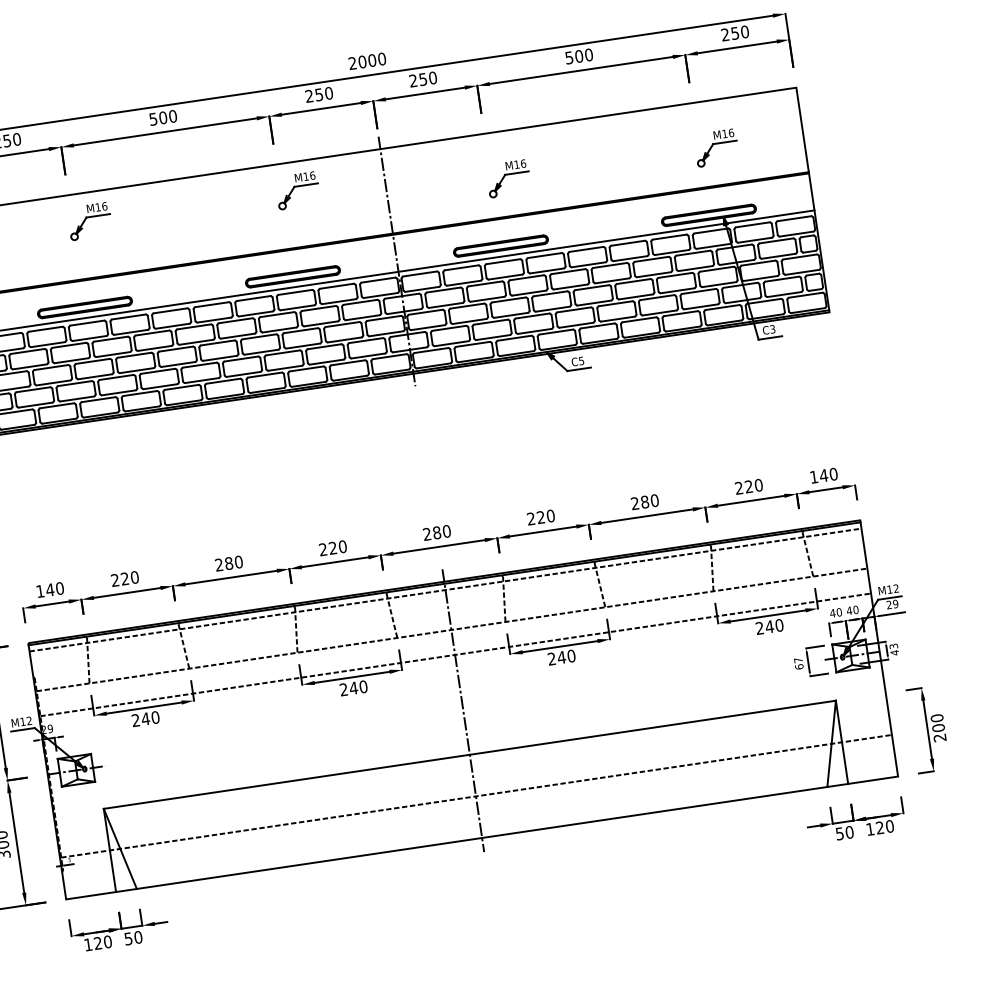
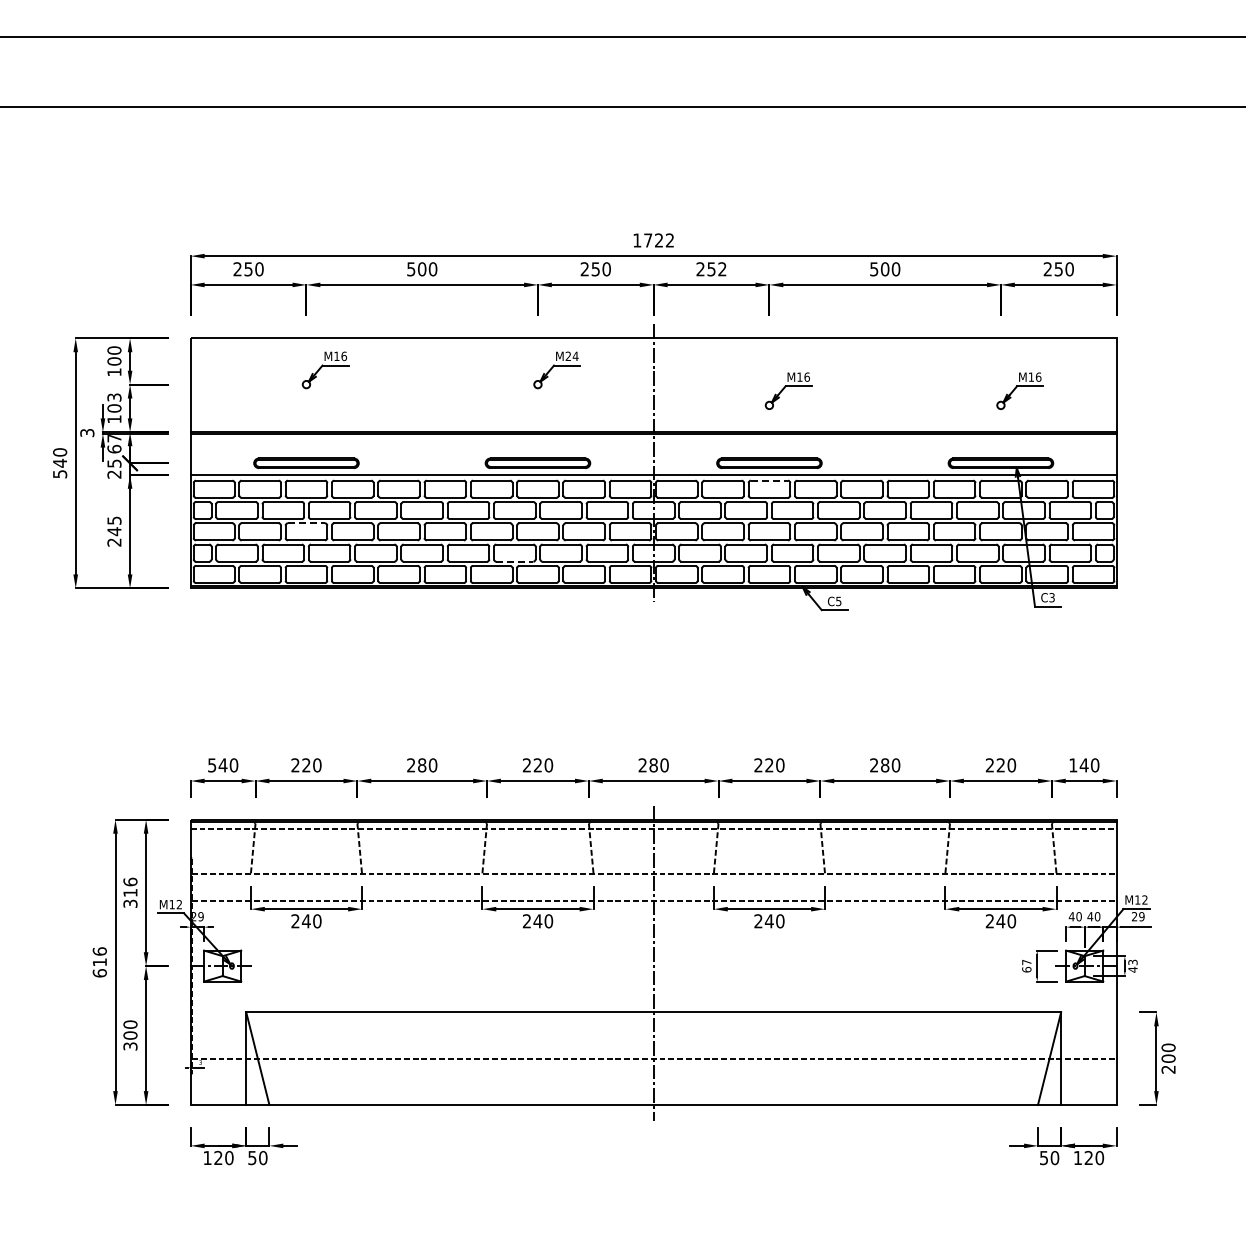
text: (367, 61) -> (653, 240), 2000 -> 1722
text: (433, 78) -> (722, 269), 250 -> 252
text: (308, 176) -> (571, 356), M16 -> M24
line: (503, 261) -> (769, 480), solid -> dashed
line: (93, 361) -> (306, 523), solid -> dashed
line: (284, 368) -> (514, 561), solid -> dashed
text: (40, 591) -> (212, 765), 140 -> 540

